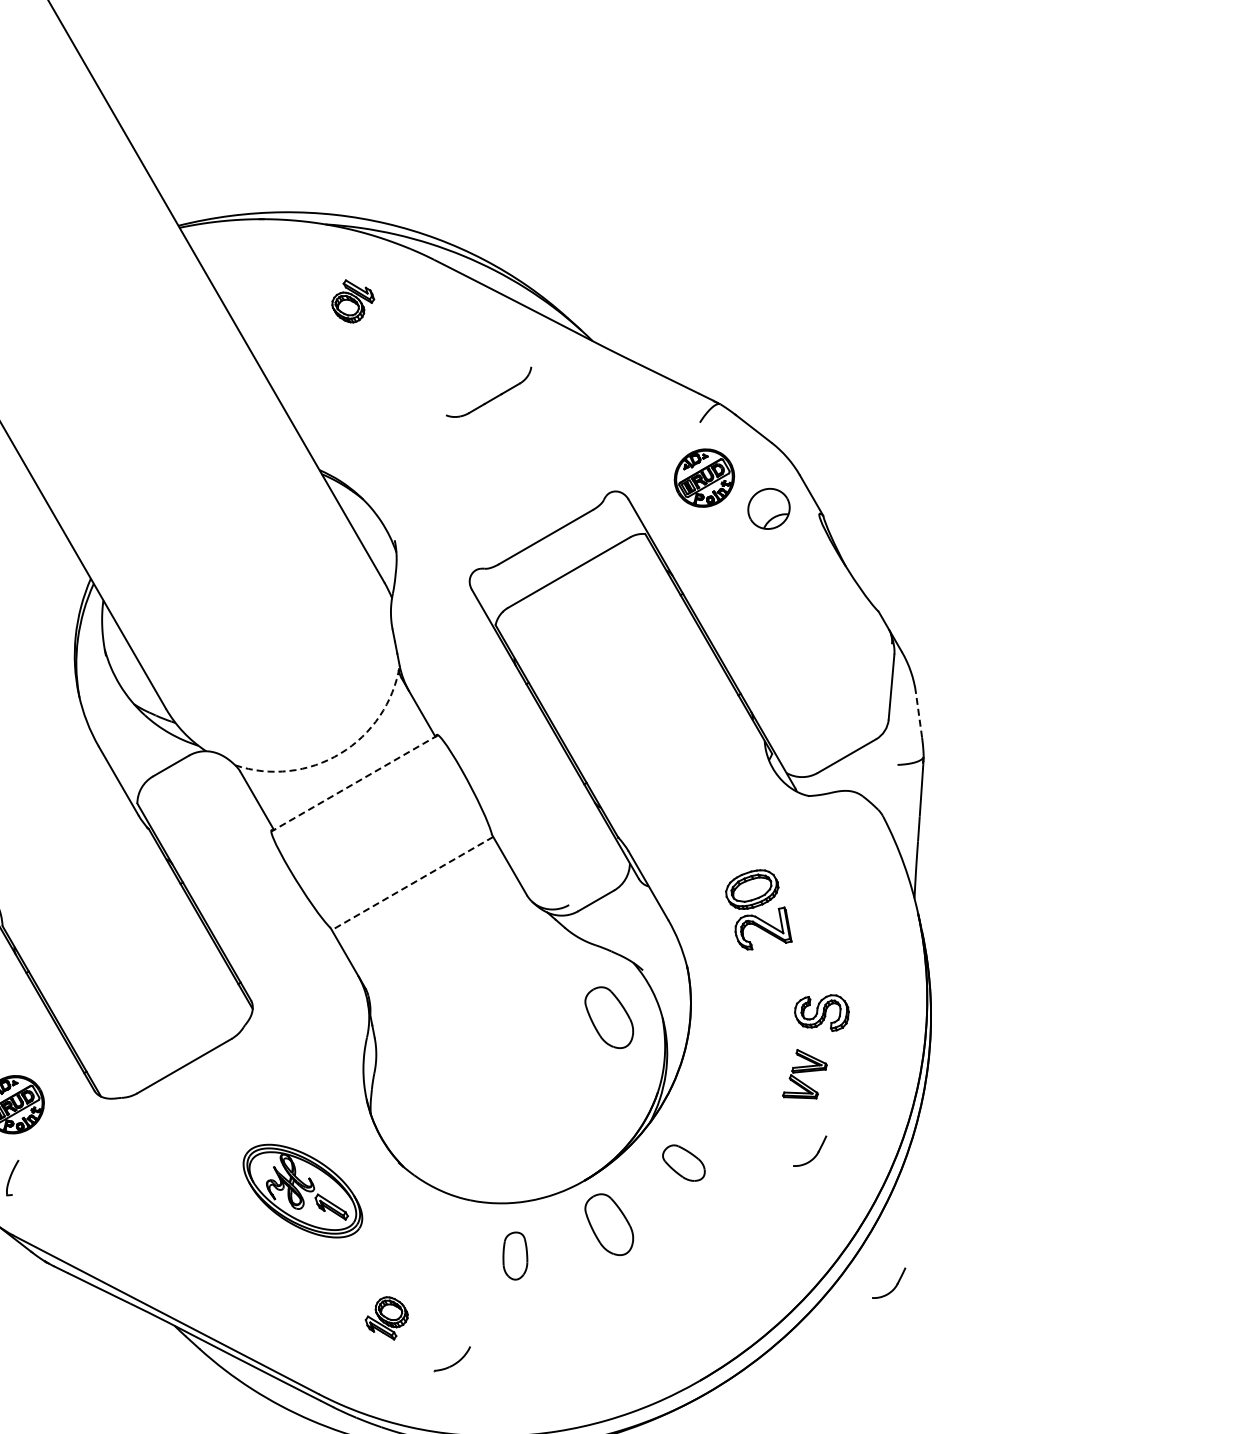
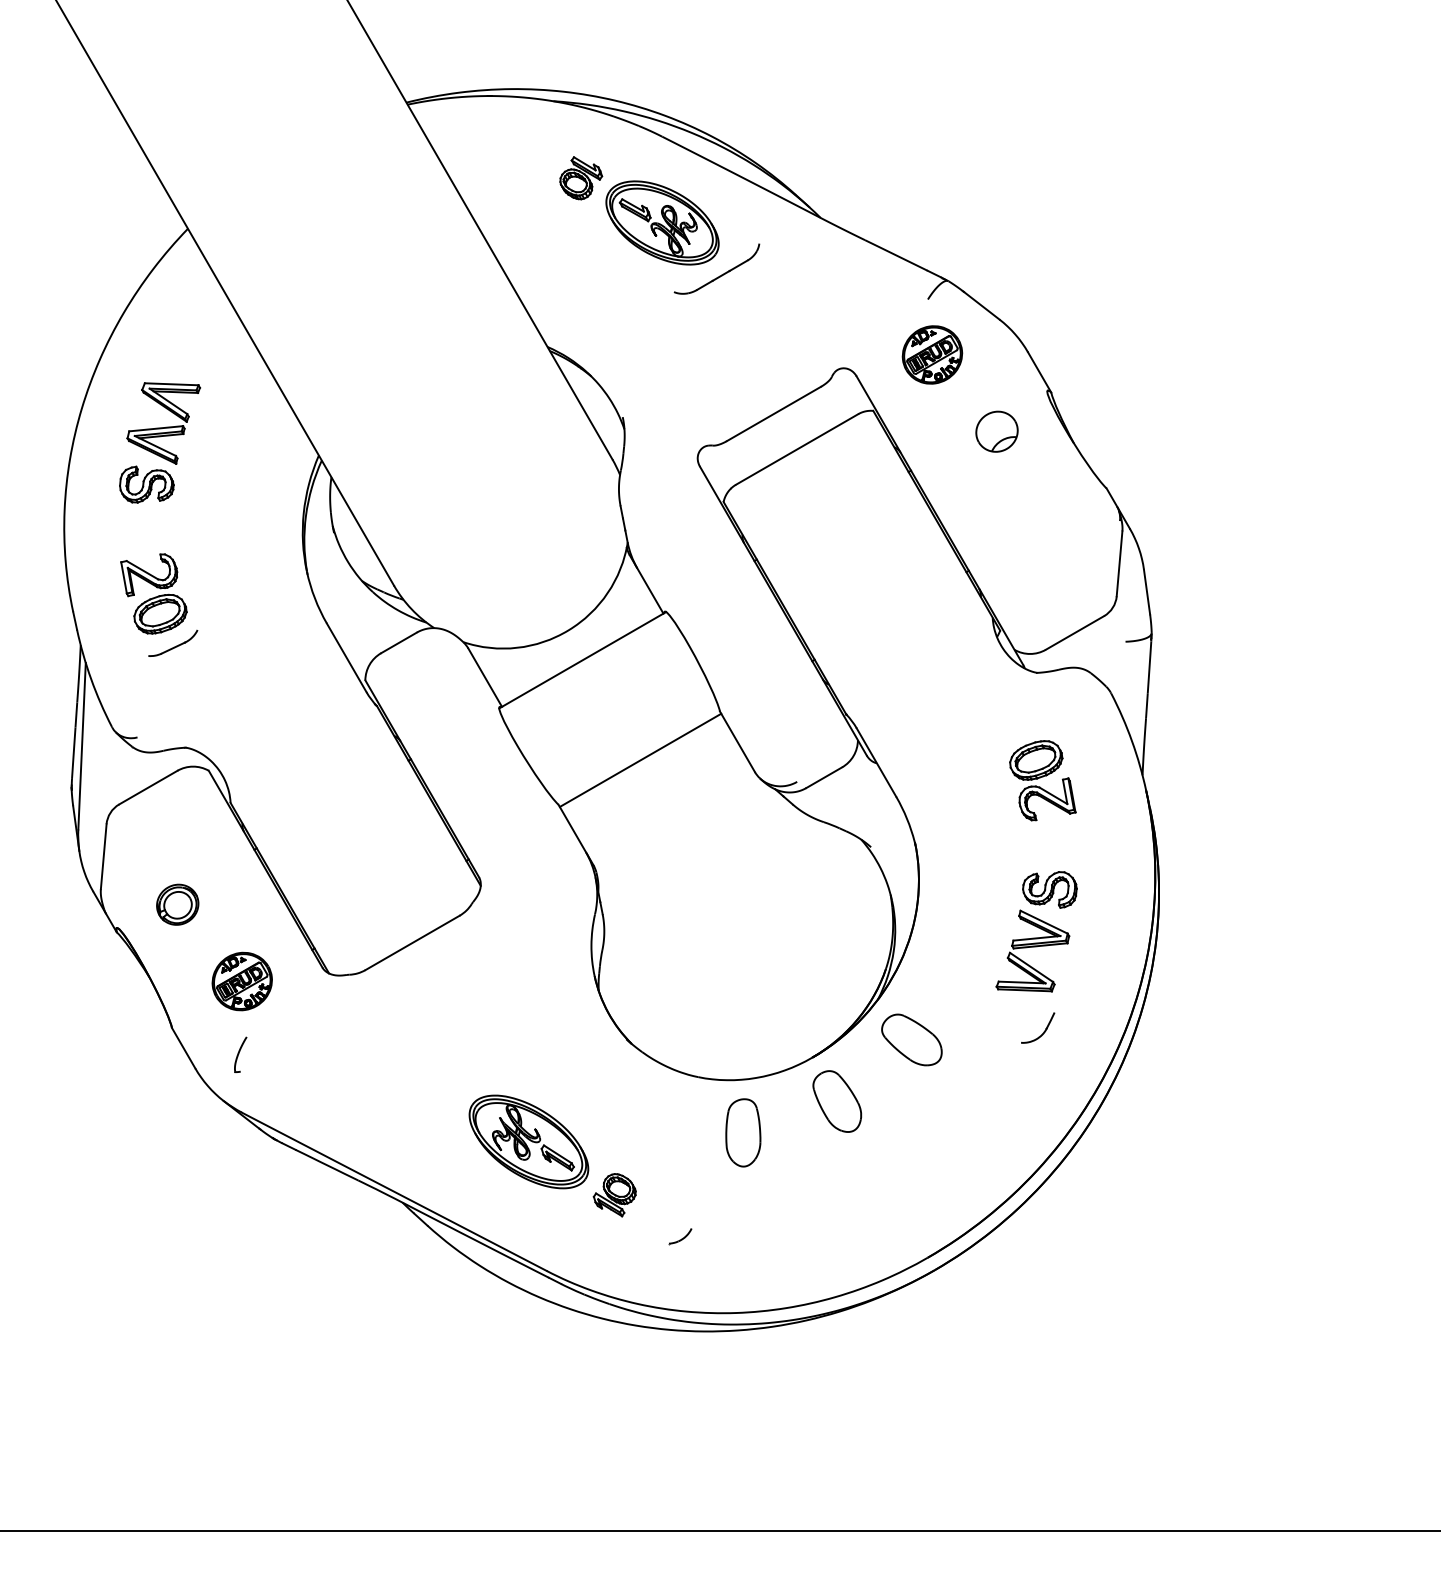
part: (434, 345) -> (662, 222), added
part: (768, 508) -> (996, 431), moved
line: (919, 715) -> (1147, 592), dashed -> solid
arc: (340, 753) -> (568, 630), dashed -> solid
line: (354, 783) -> (582, 660), dashed -> solid
line: (412, 883) -> (640, 760), dashed -> solid
part: (758, 909) -> (1042, 780), moved
part: (609, 1017) -> (837, 894), removed
part: (804, 1073) -> (1032, 950), size x1.67
part: (683, 1162) -> (911, 1039), size x1.43
part: (302, 1190) -> (528, 1141), moved
part: (515, 1255) -> (743, 1132), size x1.43
part: (894, 1286) -> (1122, 1163), removed
part: (452, 1359) -> (680, 1236), size x0.62

